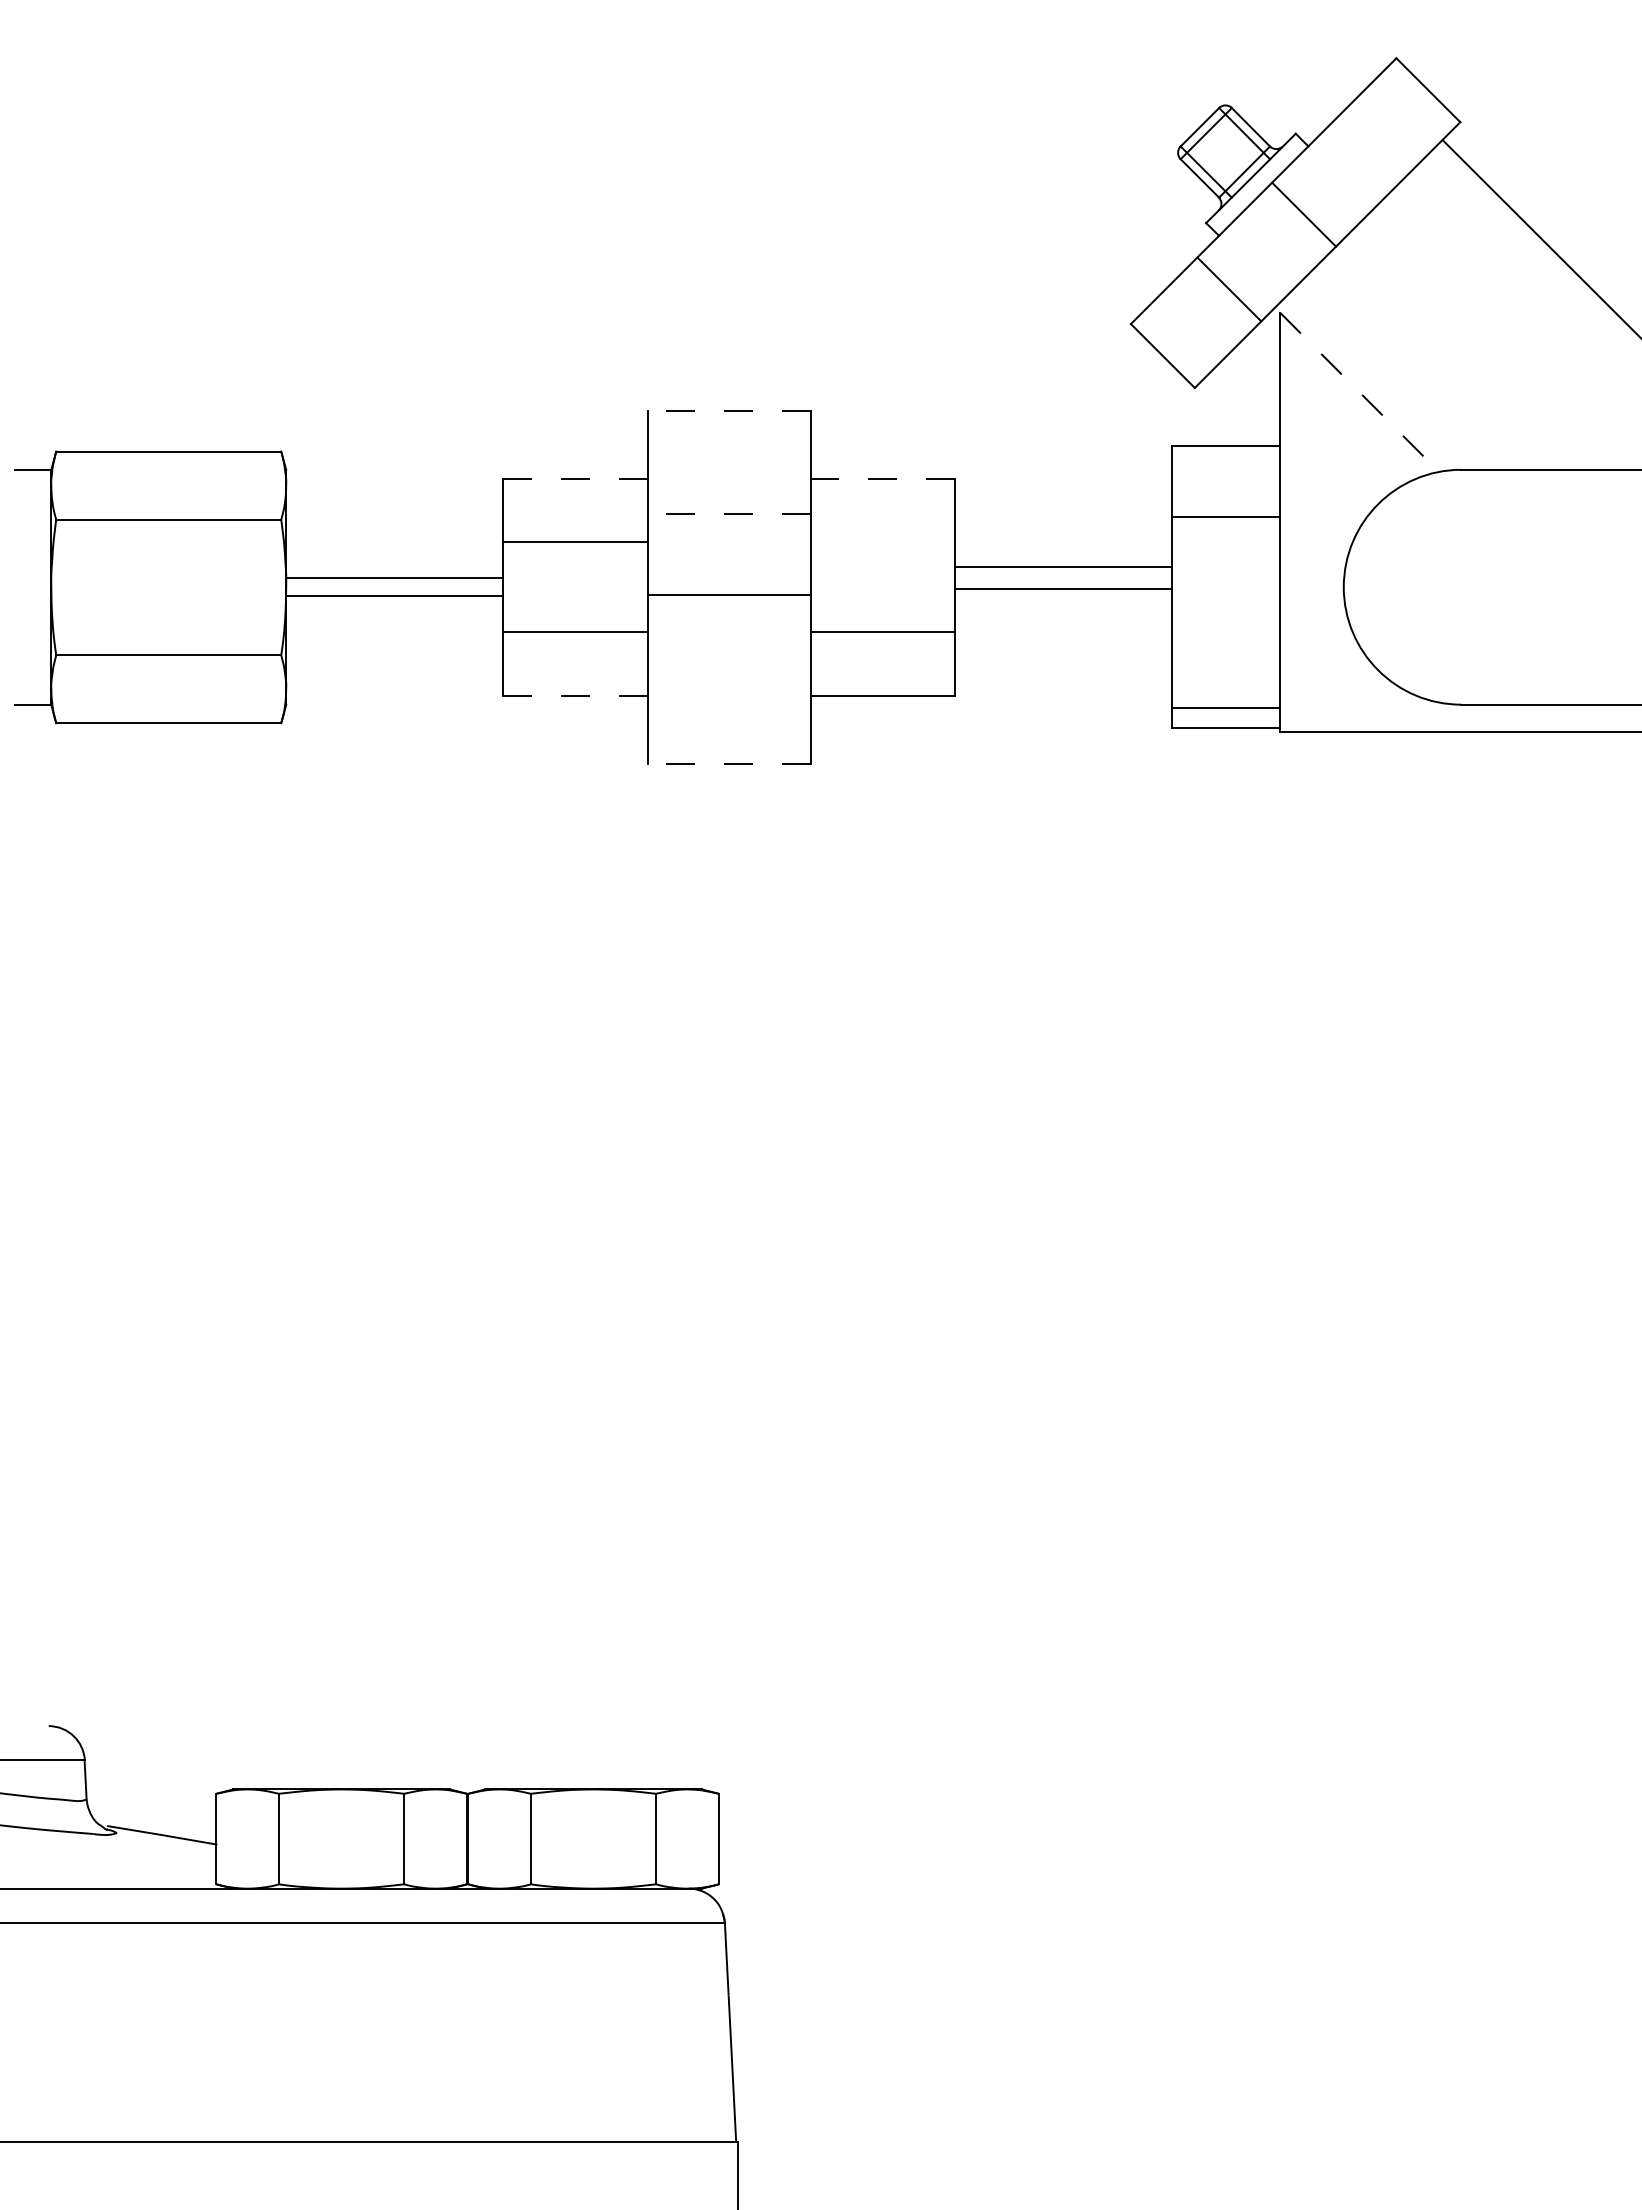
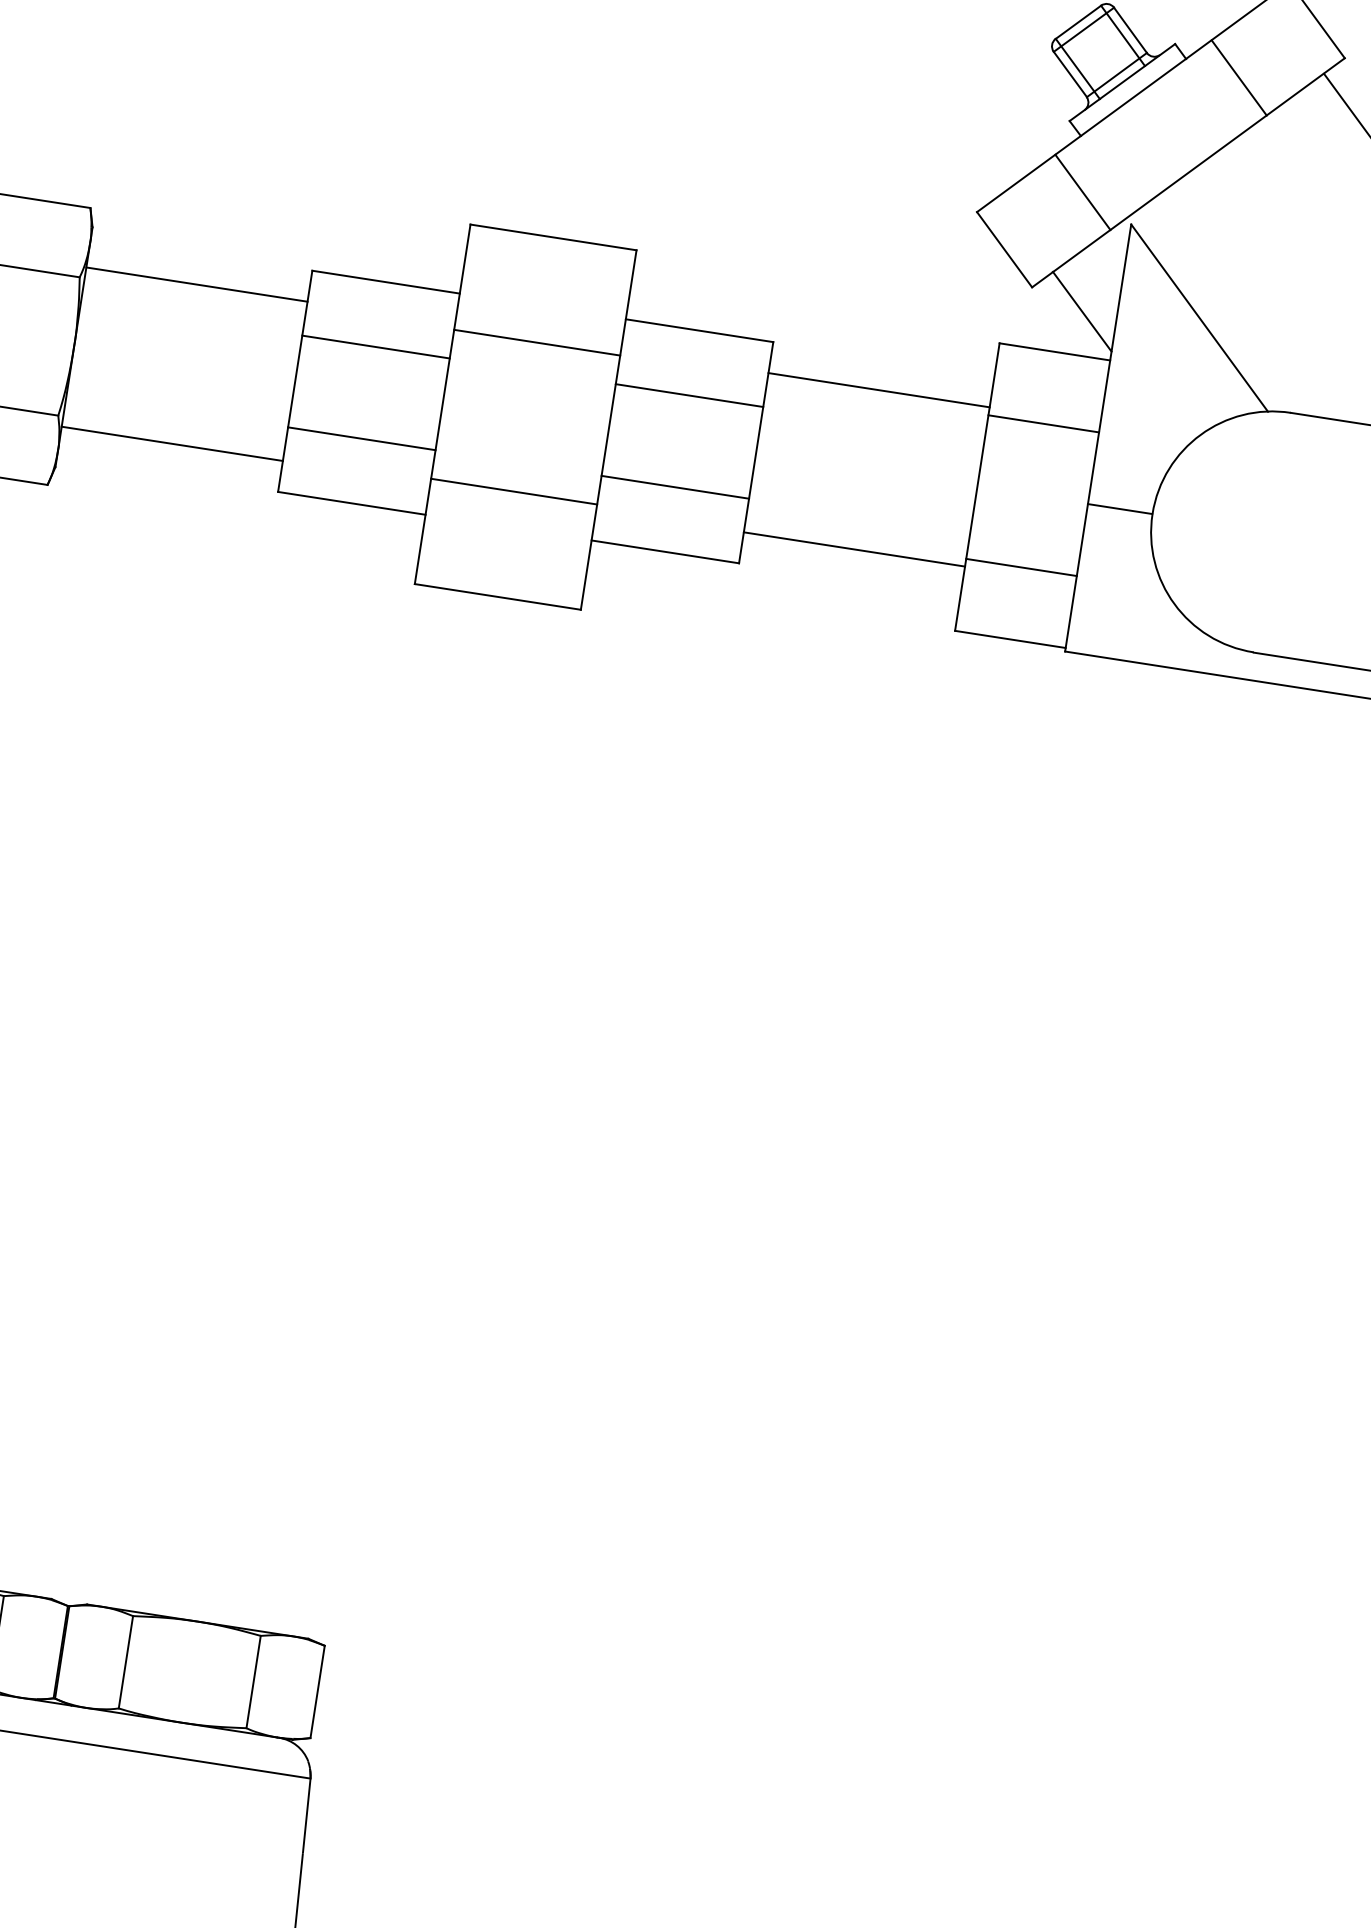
line: (1304, 214) -> (1239, 77), moved
line: (1360, 392) -> (1200, 318), dashed -> solid
line: (1246, 403) -> (1082, 311), added
line: (728, 411) -> (552, 237), dashed -> solid
line: (574, 478) -> (385, 281), dashed -> solid
line: (882, 478) -> (699, 330), dashed -> solid
line: (728, 514) -> (536, 342), dashed -> solid
line: (882, 542) -> (689, 395), added
line: (1063, 567) -> (854, 549), moved
line: (394, 578) -> (196, 284), moved
line: (1311, 587) -> (1119, 509), added
line: (1063, 589) -> (879, 390), moved
line: (728, 595) -> (513, 491), moved
line: (394, 596) -> (172, 444), moved
line: (574, 695) -> (350, 503), dashed -> solid
line: (1226, 707) -> (1021, 567), moved
line: (728, 763) -> (497, 596), dashed -> solid

